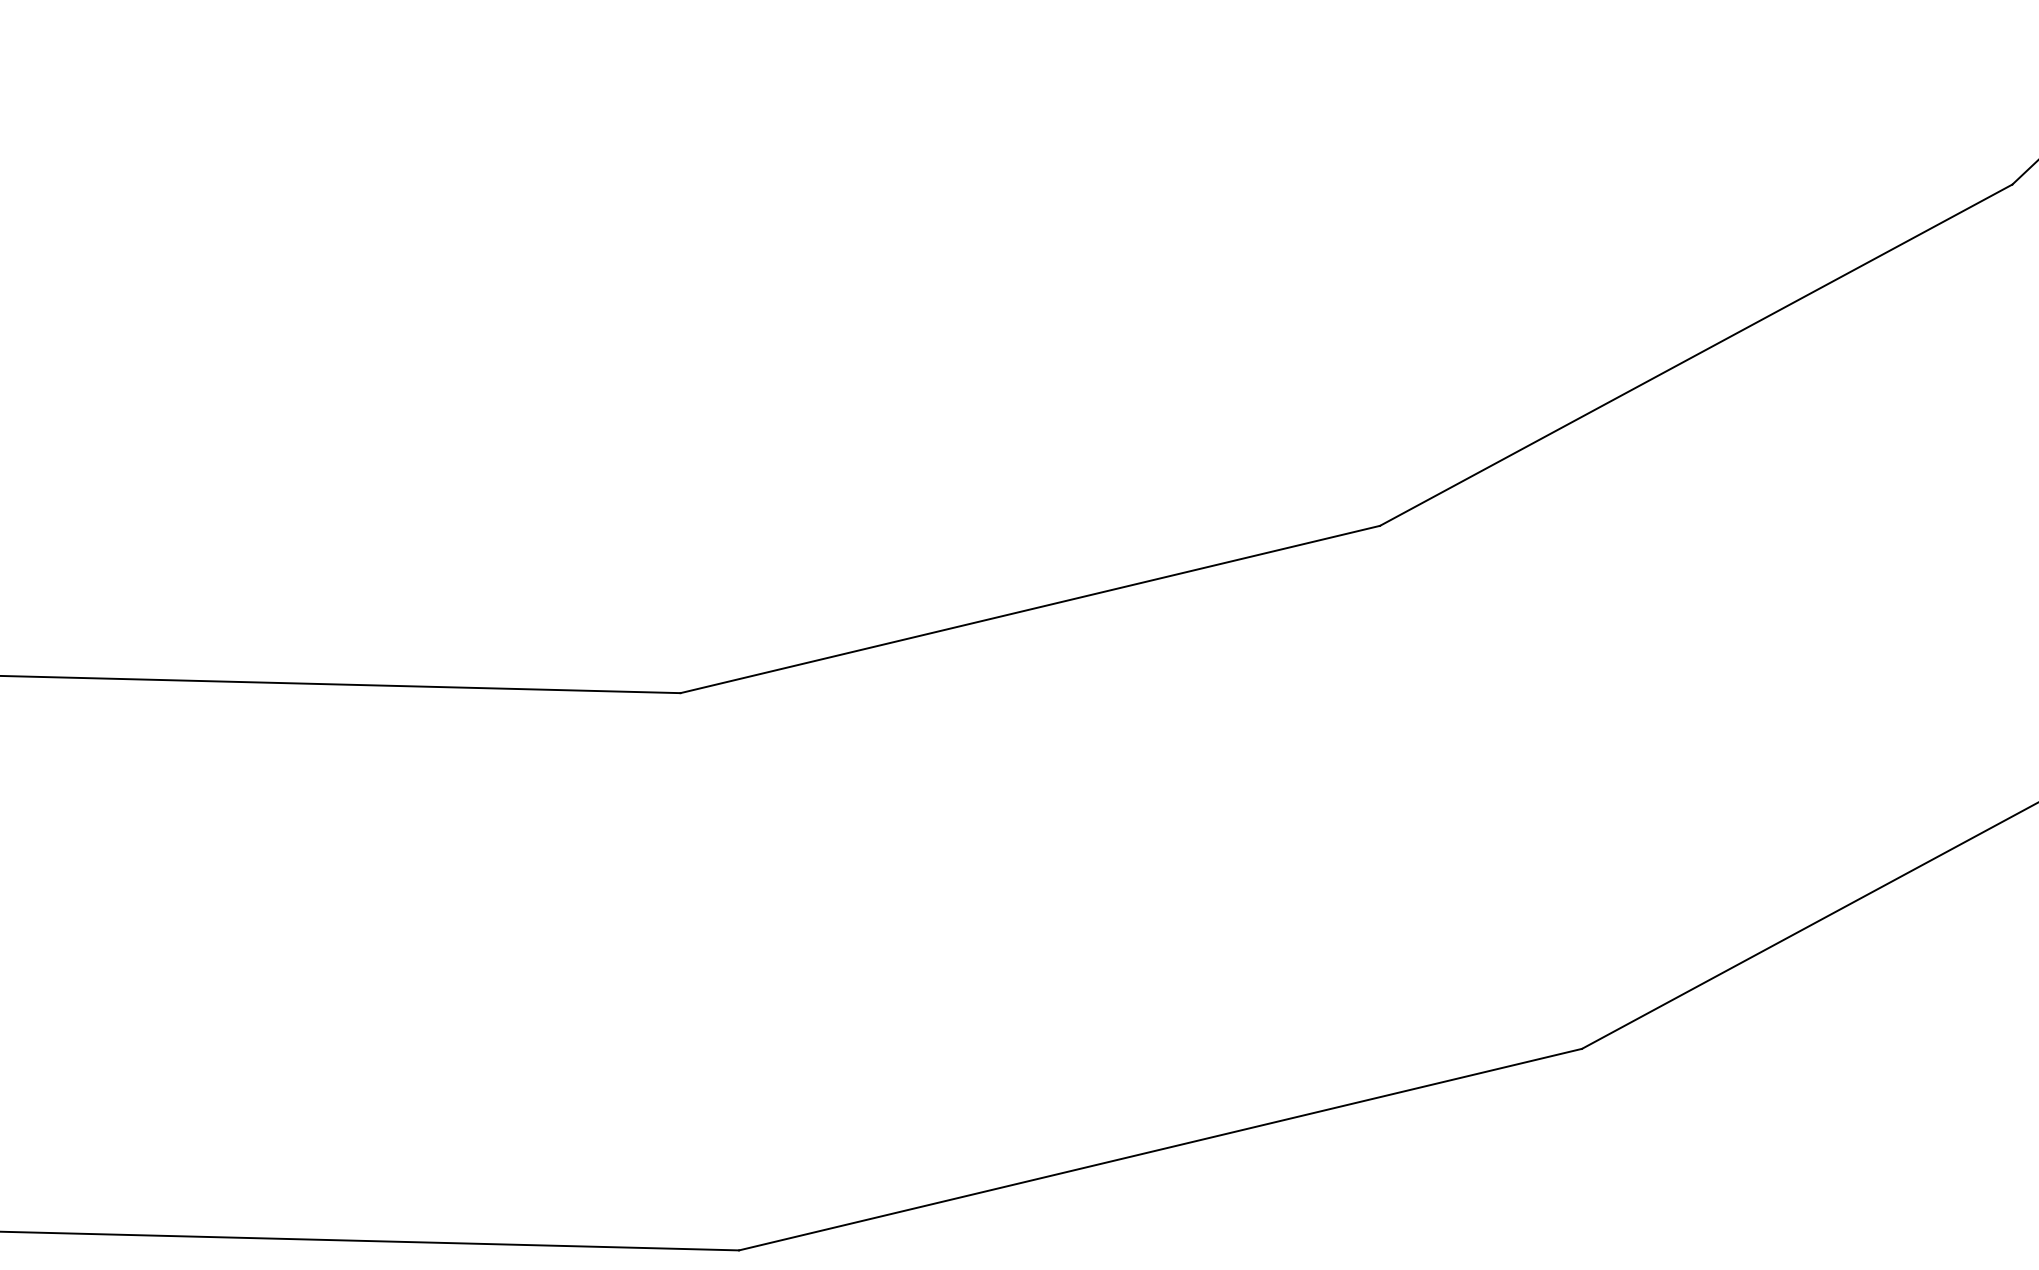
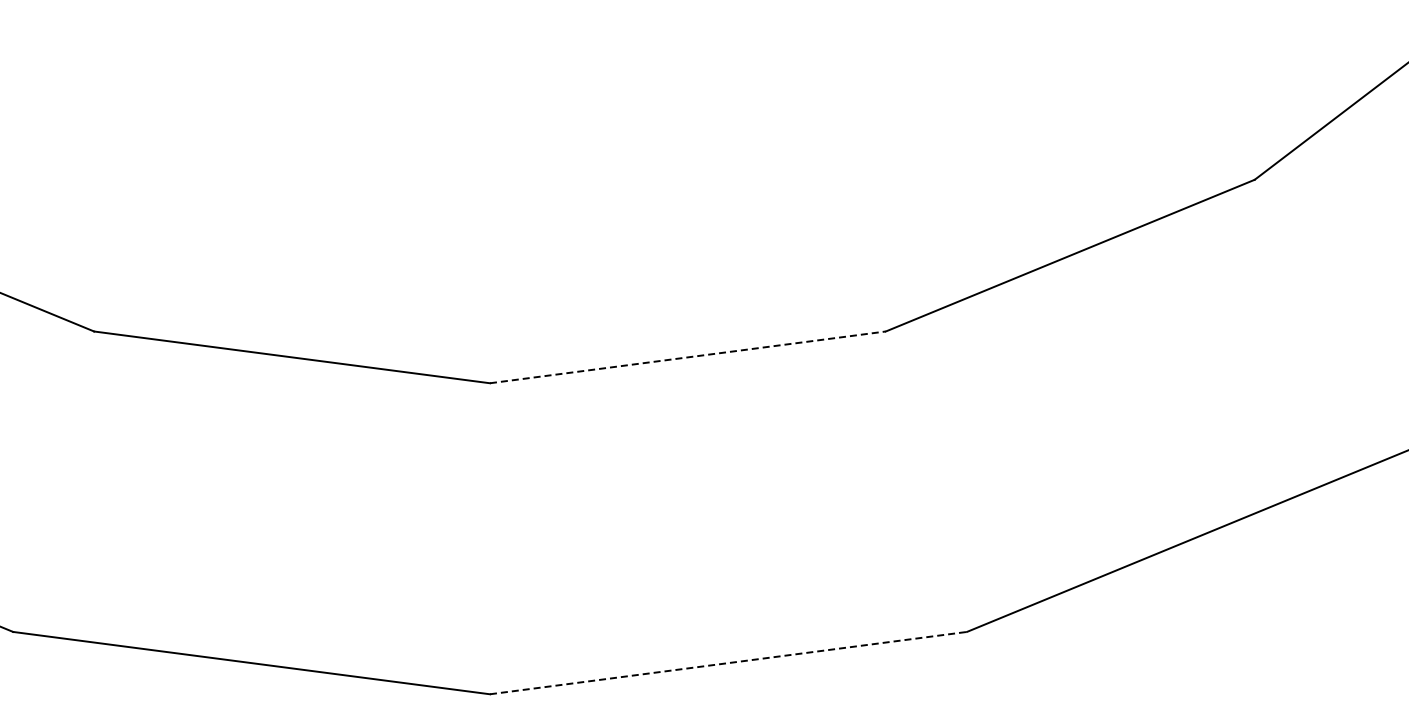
line: (1029, 609) -> (687, 357), solid -> dashed
line: (1160, 1150) -> (728, 663), solid -> dashed

